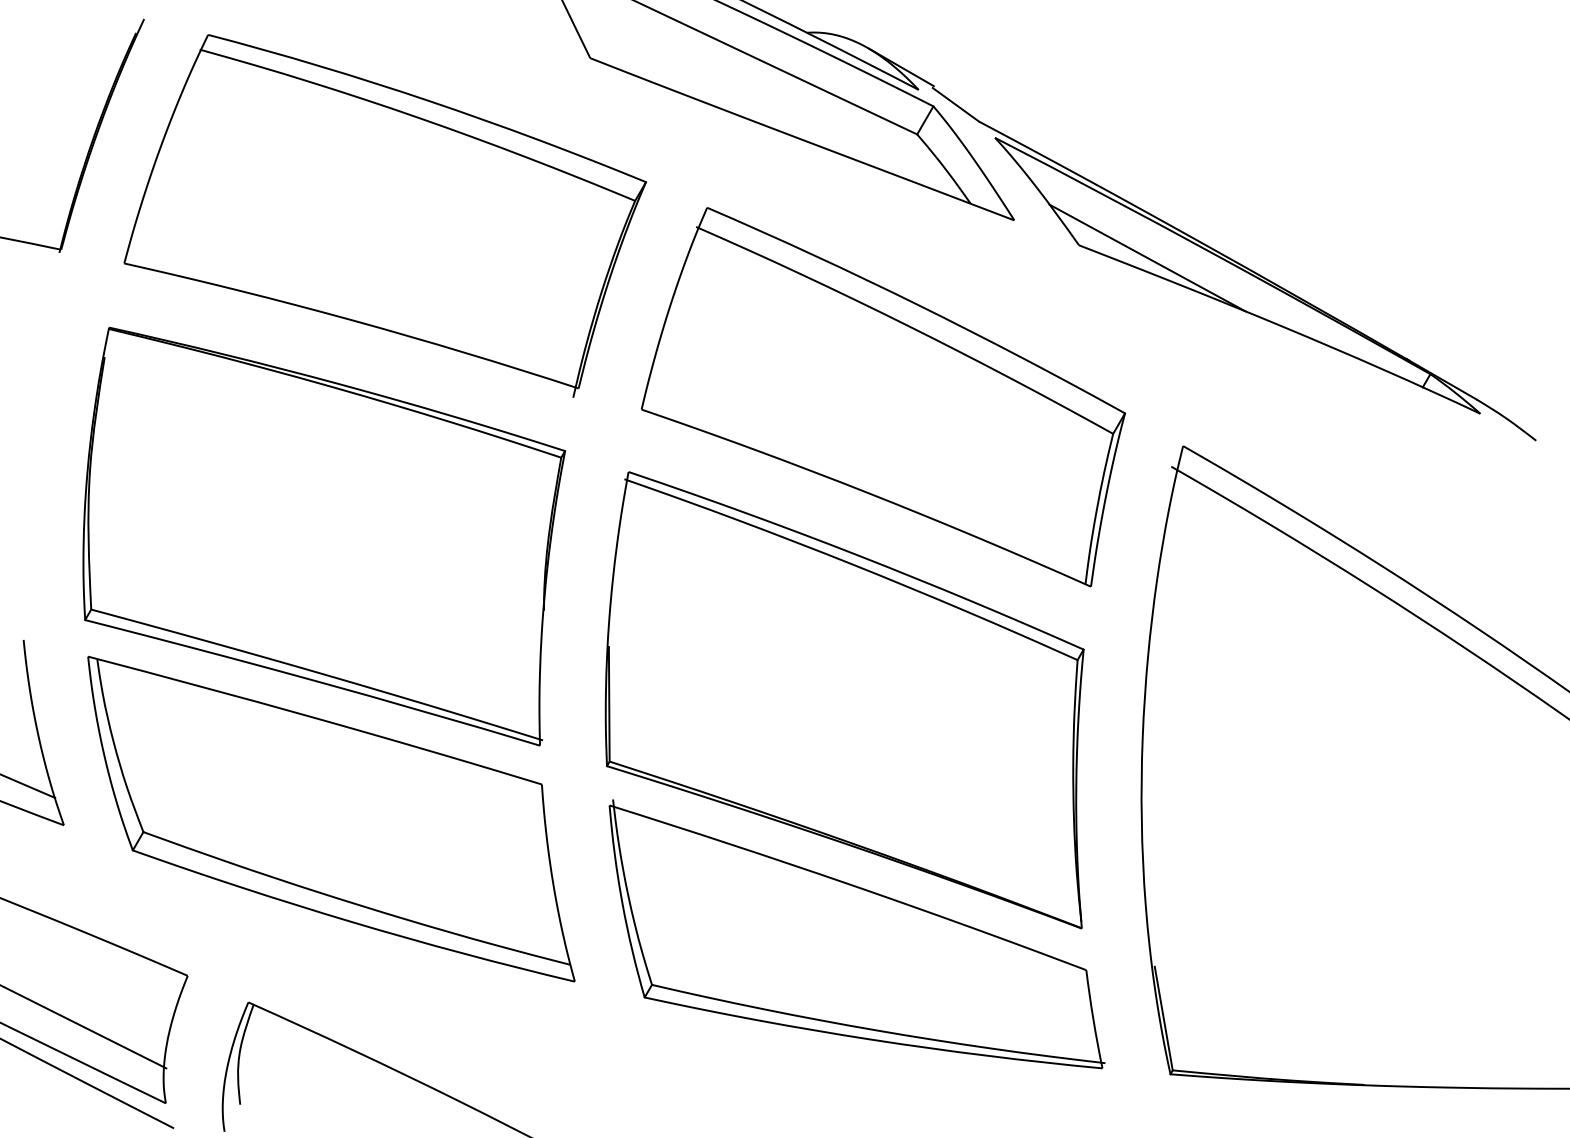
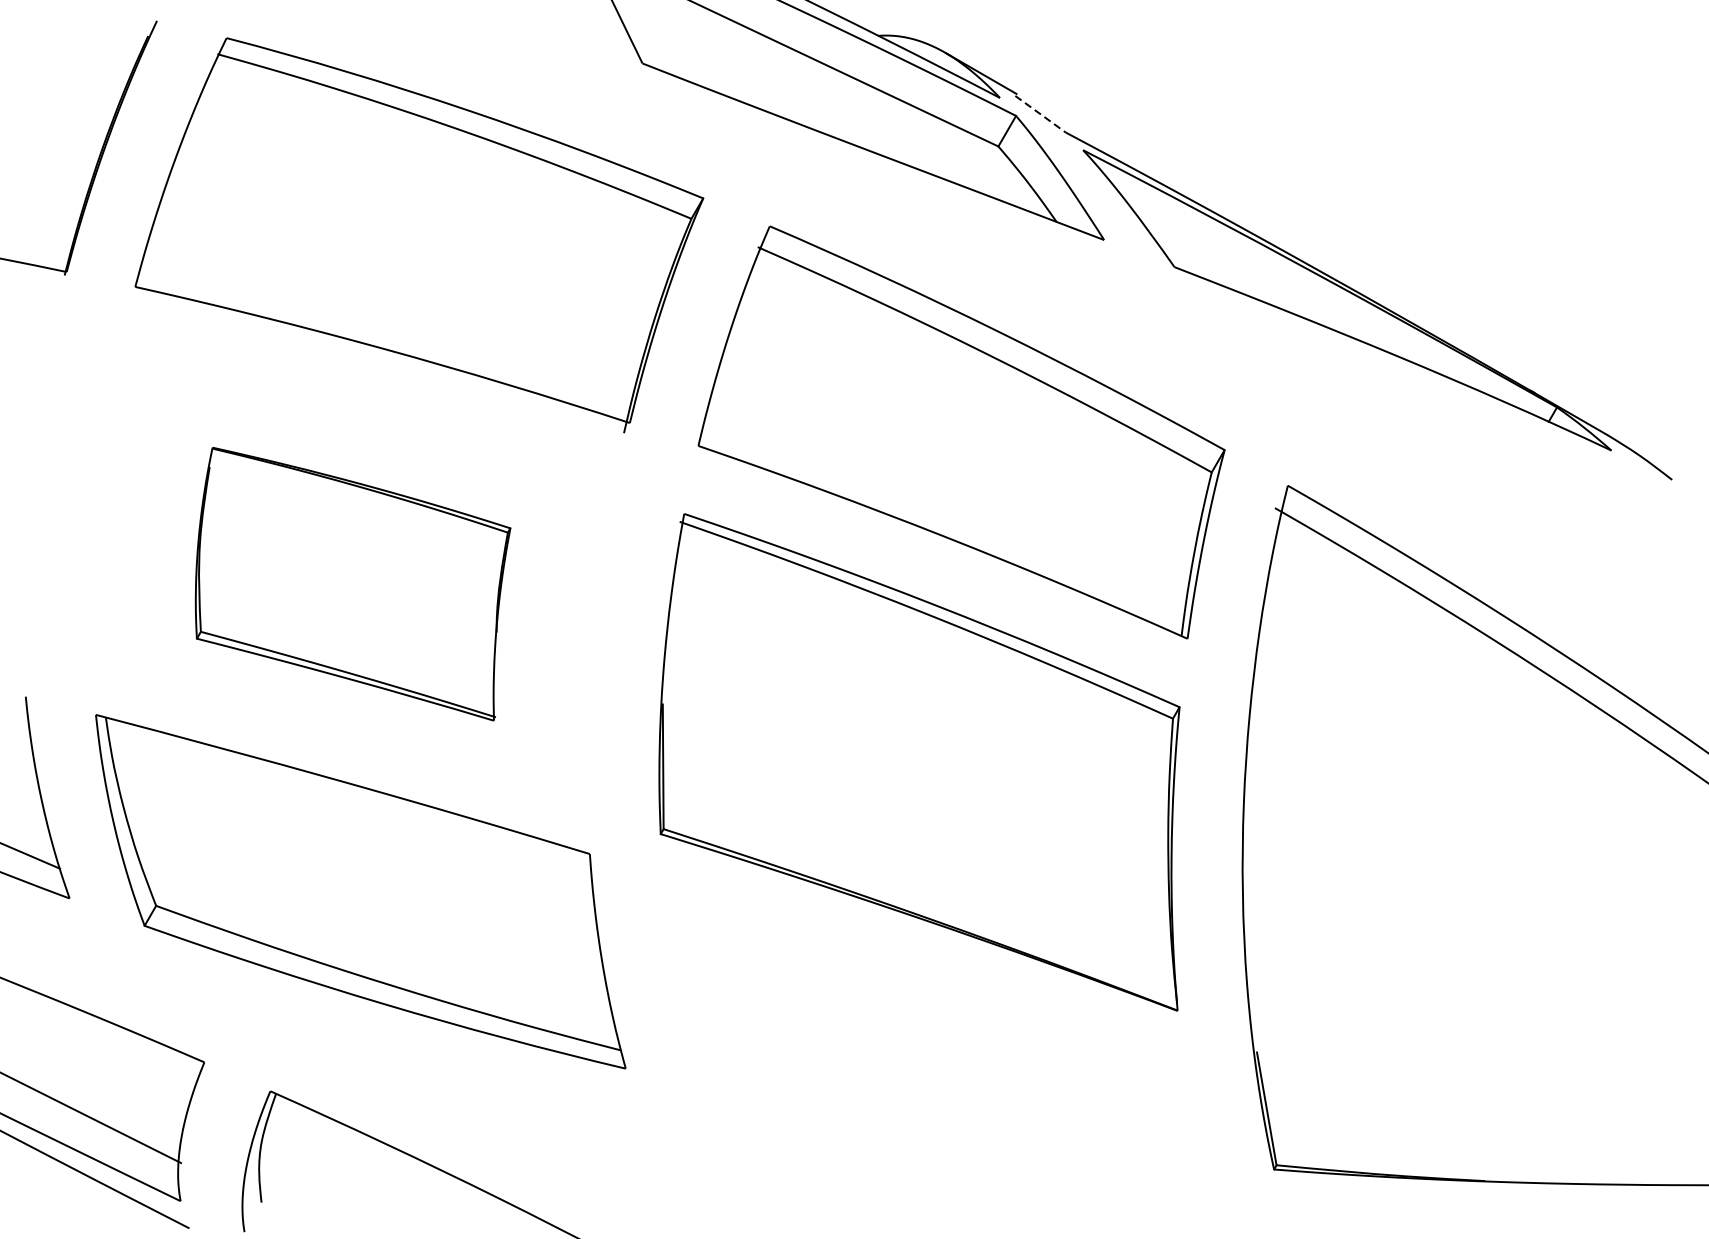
line: (955, 104) -> (1040, 113), solid -> dashed
line: (1147, 257) -> (1249, 280), removed
part: (324, 536) -> (353, 584), size x0.6
part: (856, 934) -> (932, 1017), removed

